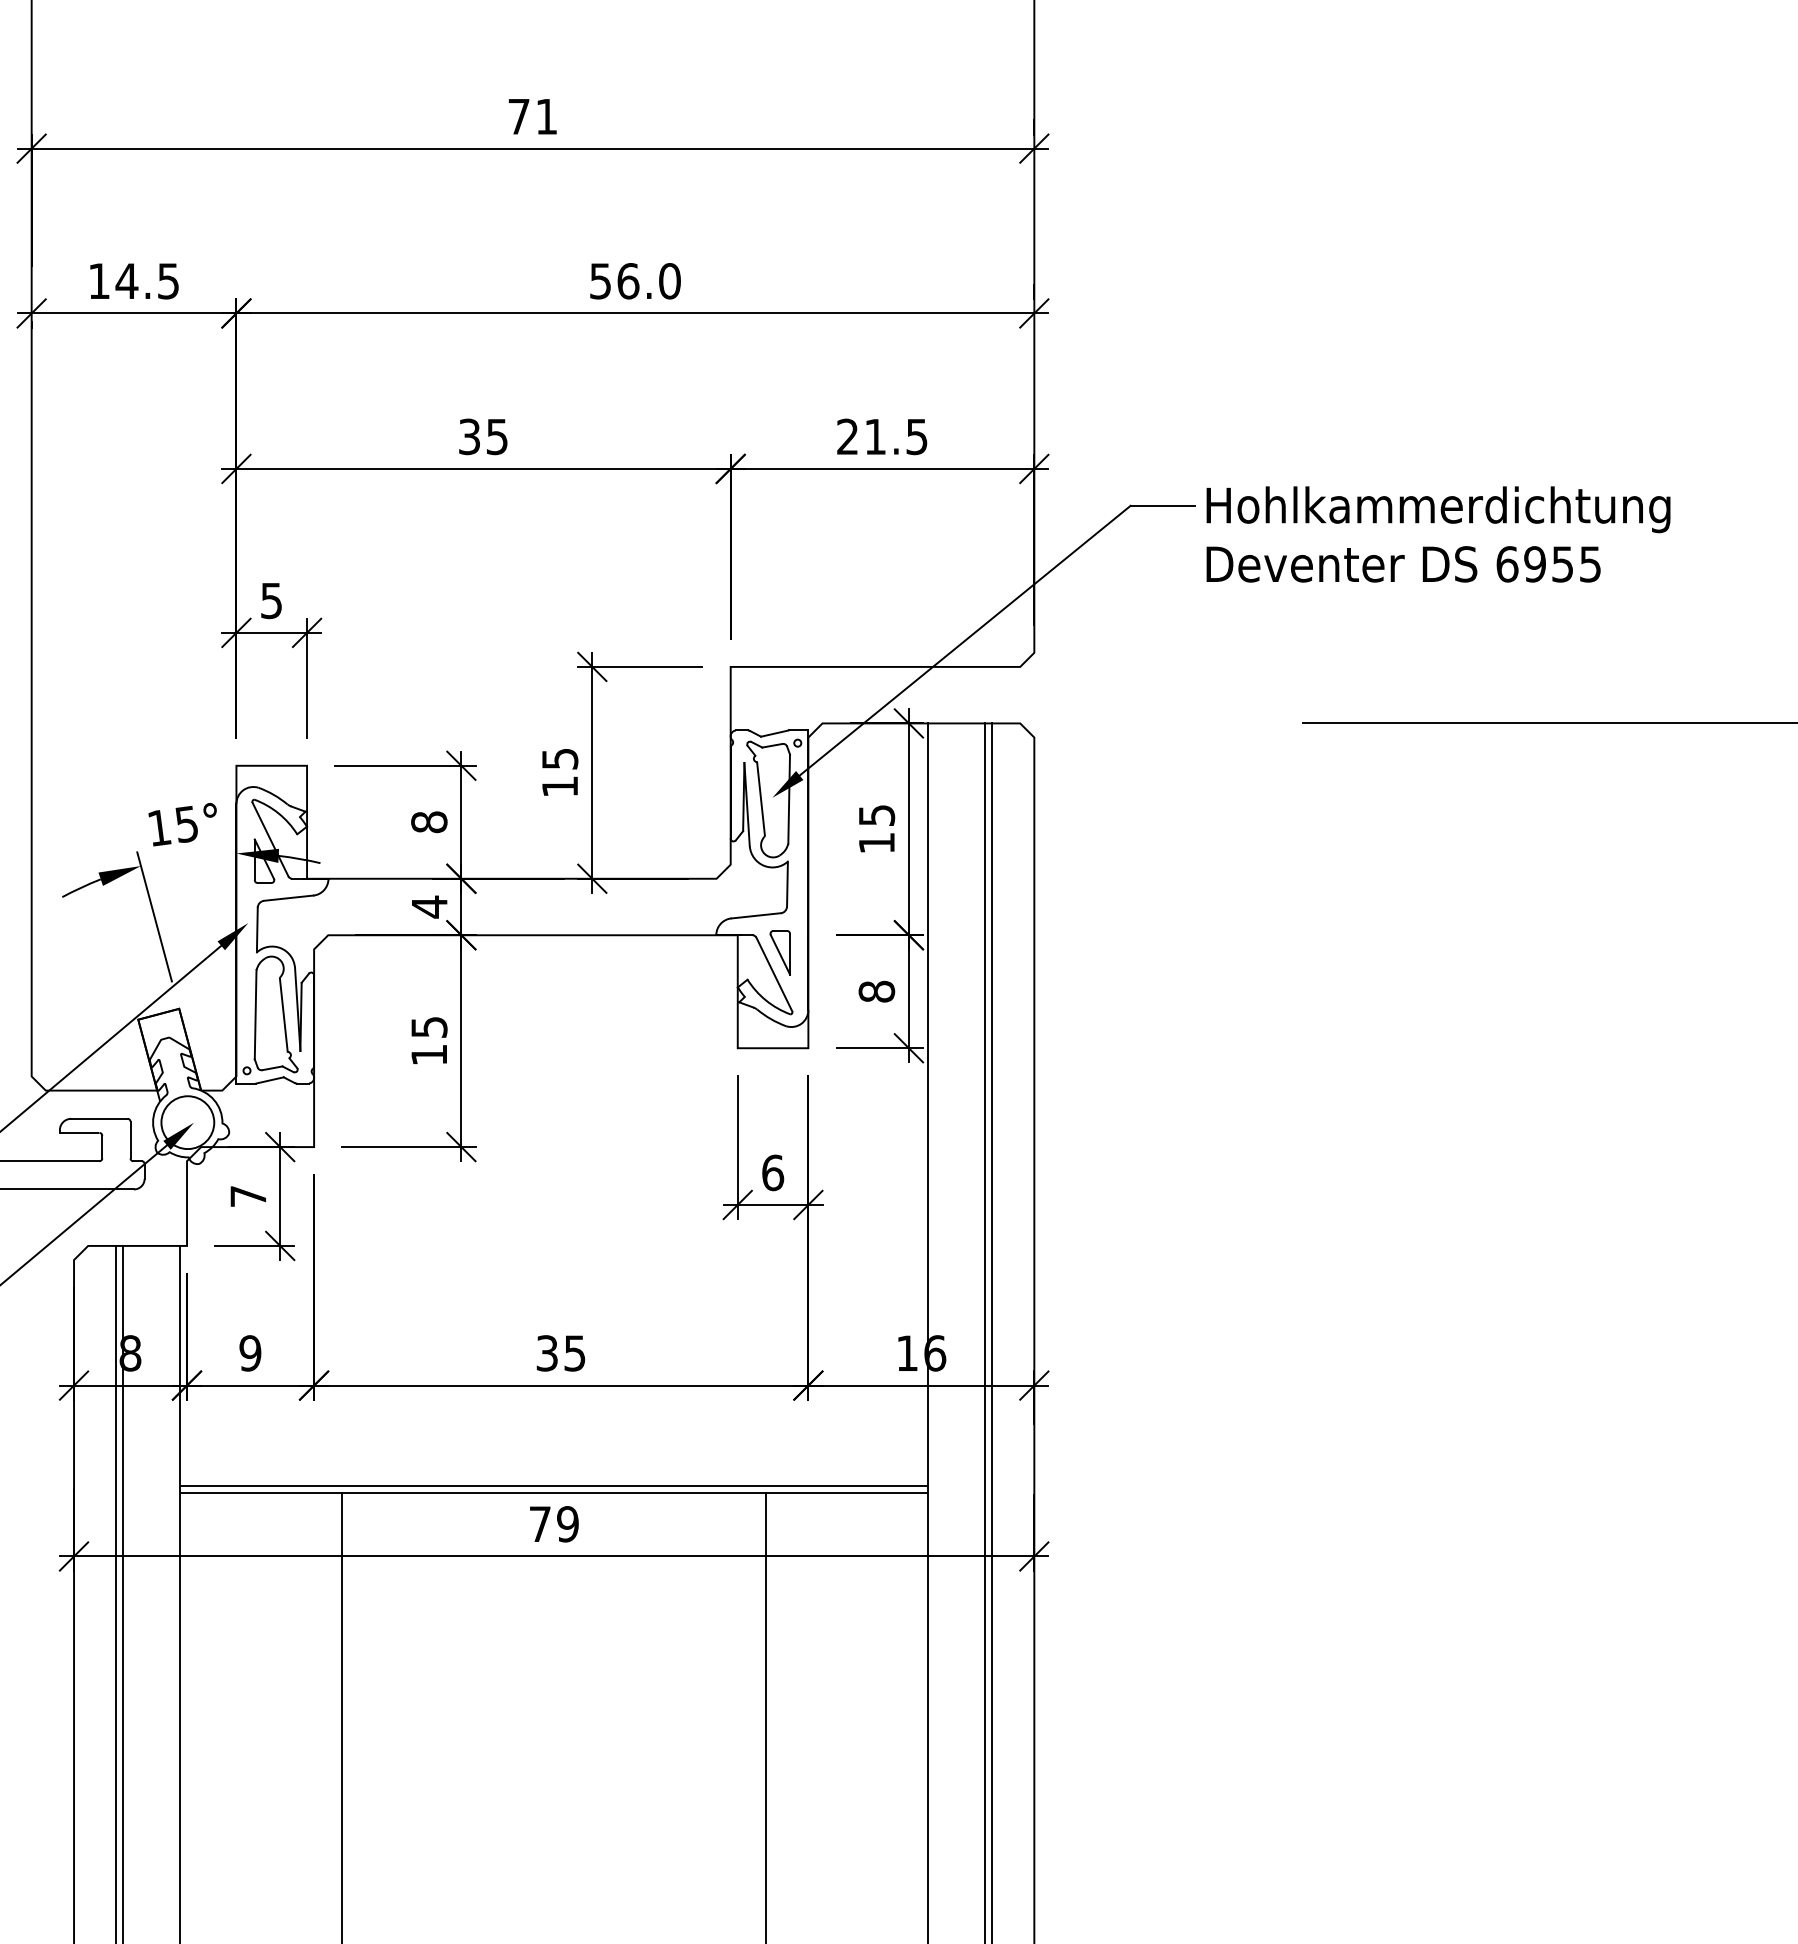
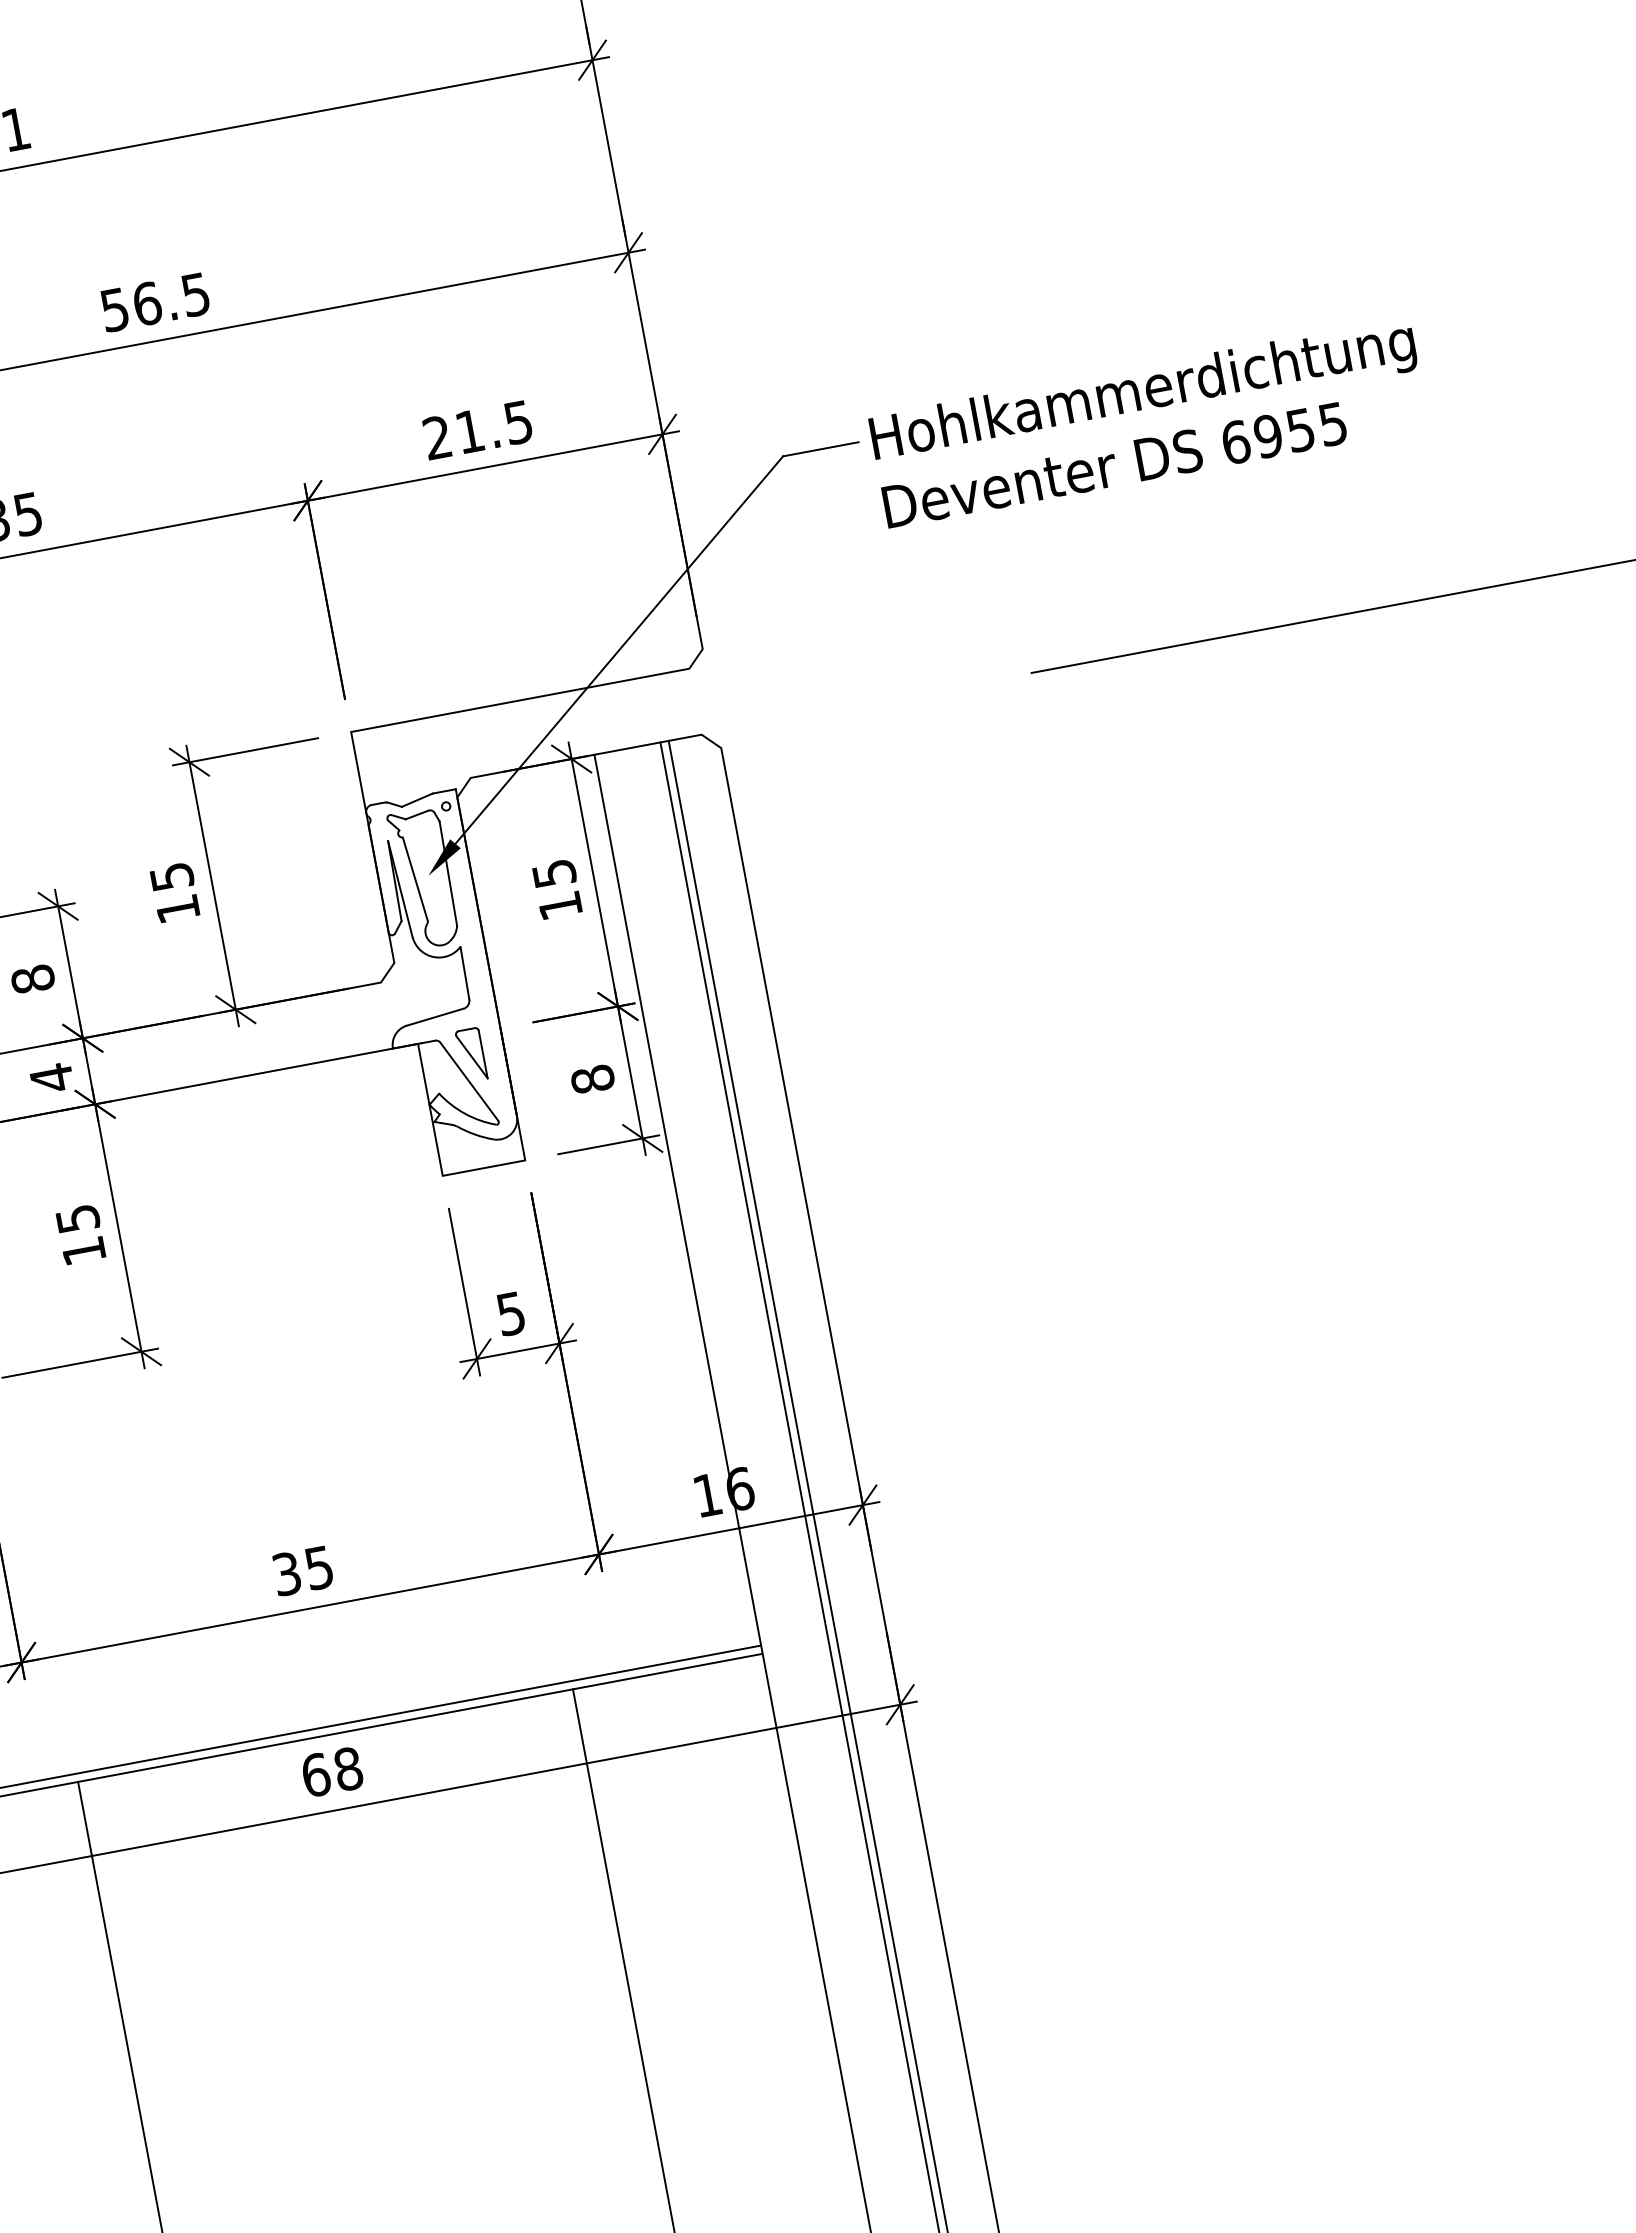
text: (669, 281) -> (195, 295), 56.0 -> 56.5
text: (773, 1172) -> (511, 1313), 6 -> 5
text: (553, 1524) -> (331, 1772), 79 -> 68

